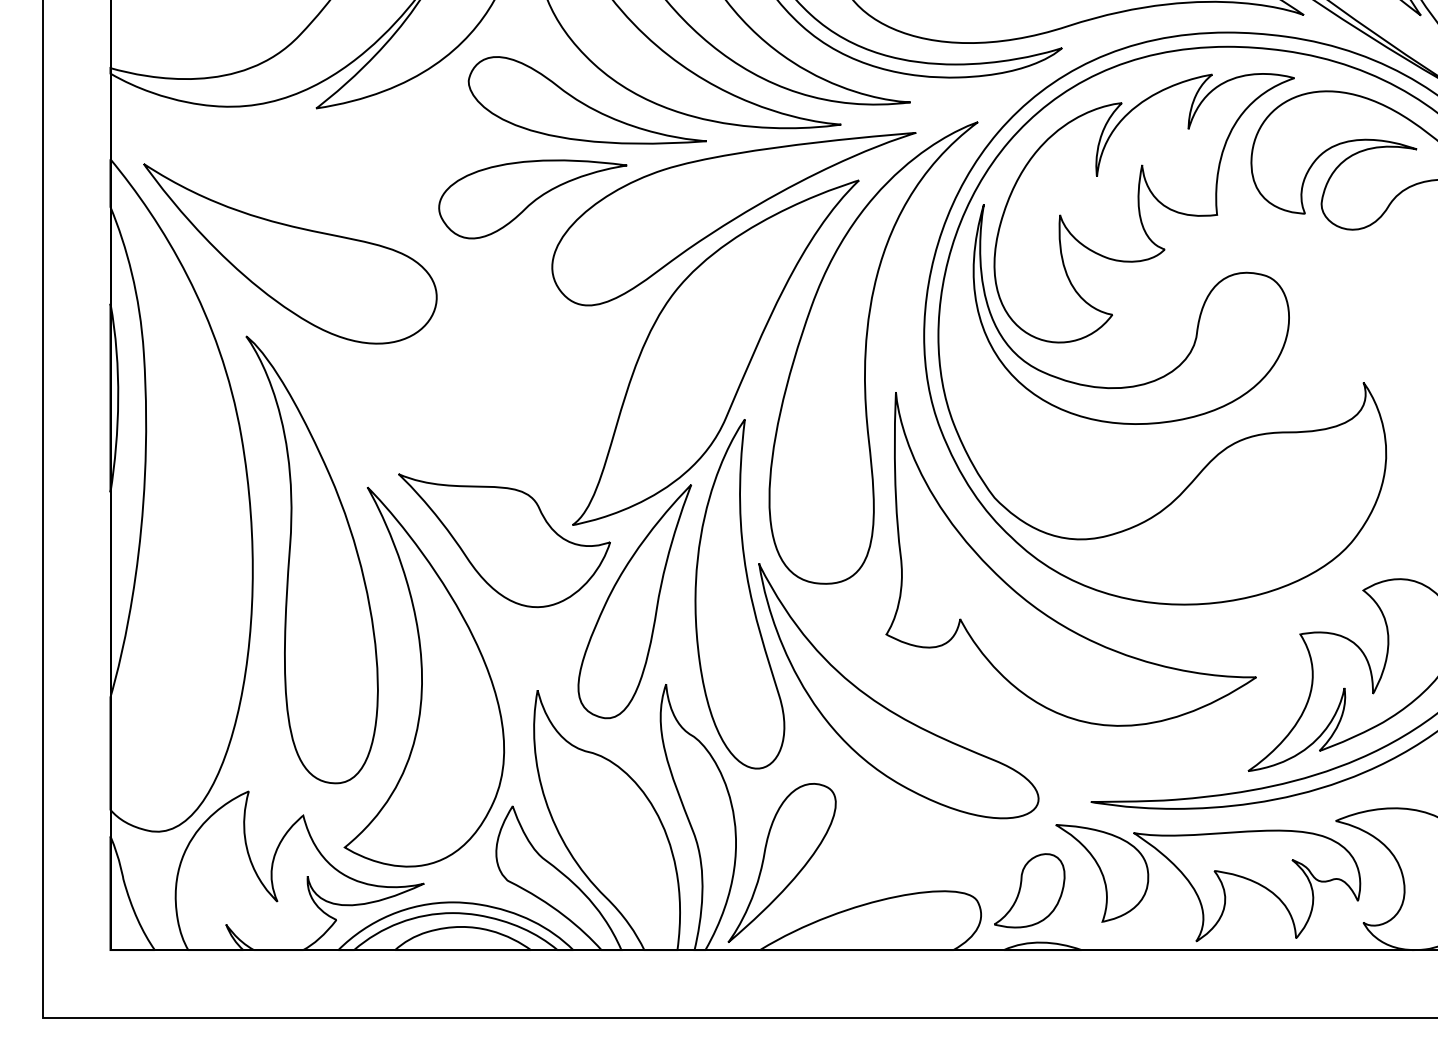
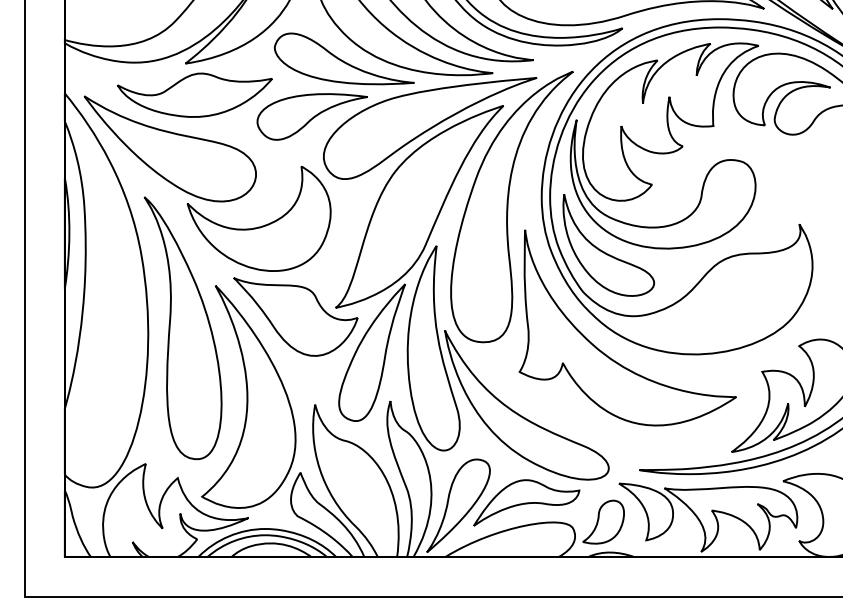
part: (331, 161) -> (194, 94), added
part: (440, 386) -> (258, 226), added
part: (1031, 428) -> (604, 251), added
part: (898, 857) -> (526, 502), added

